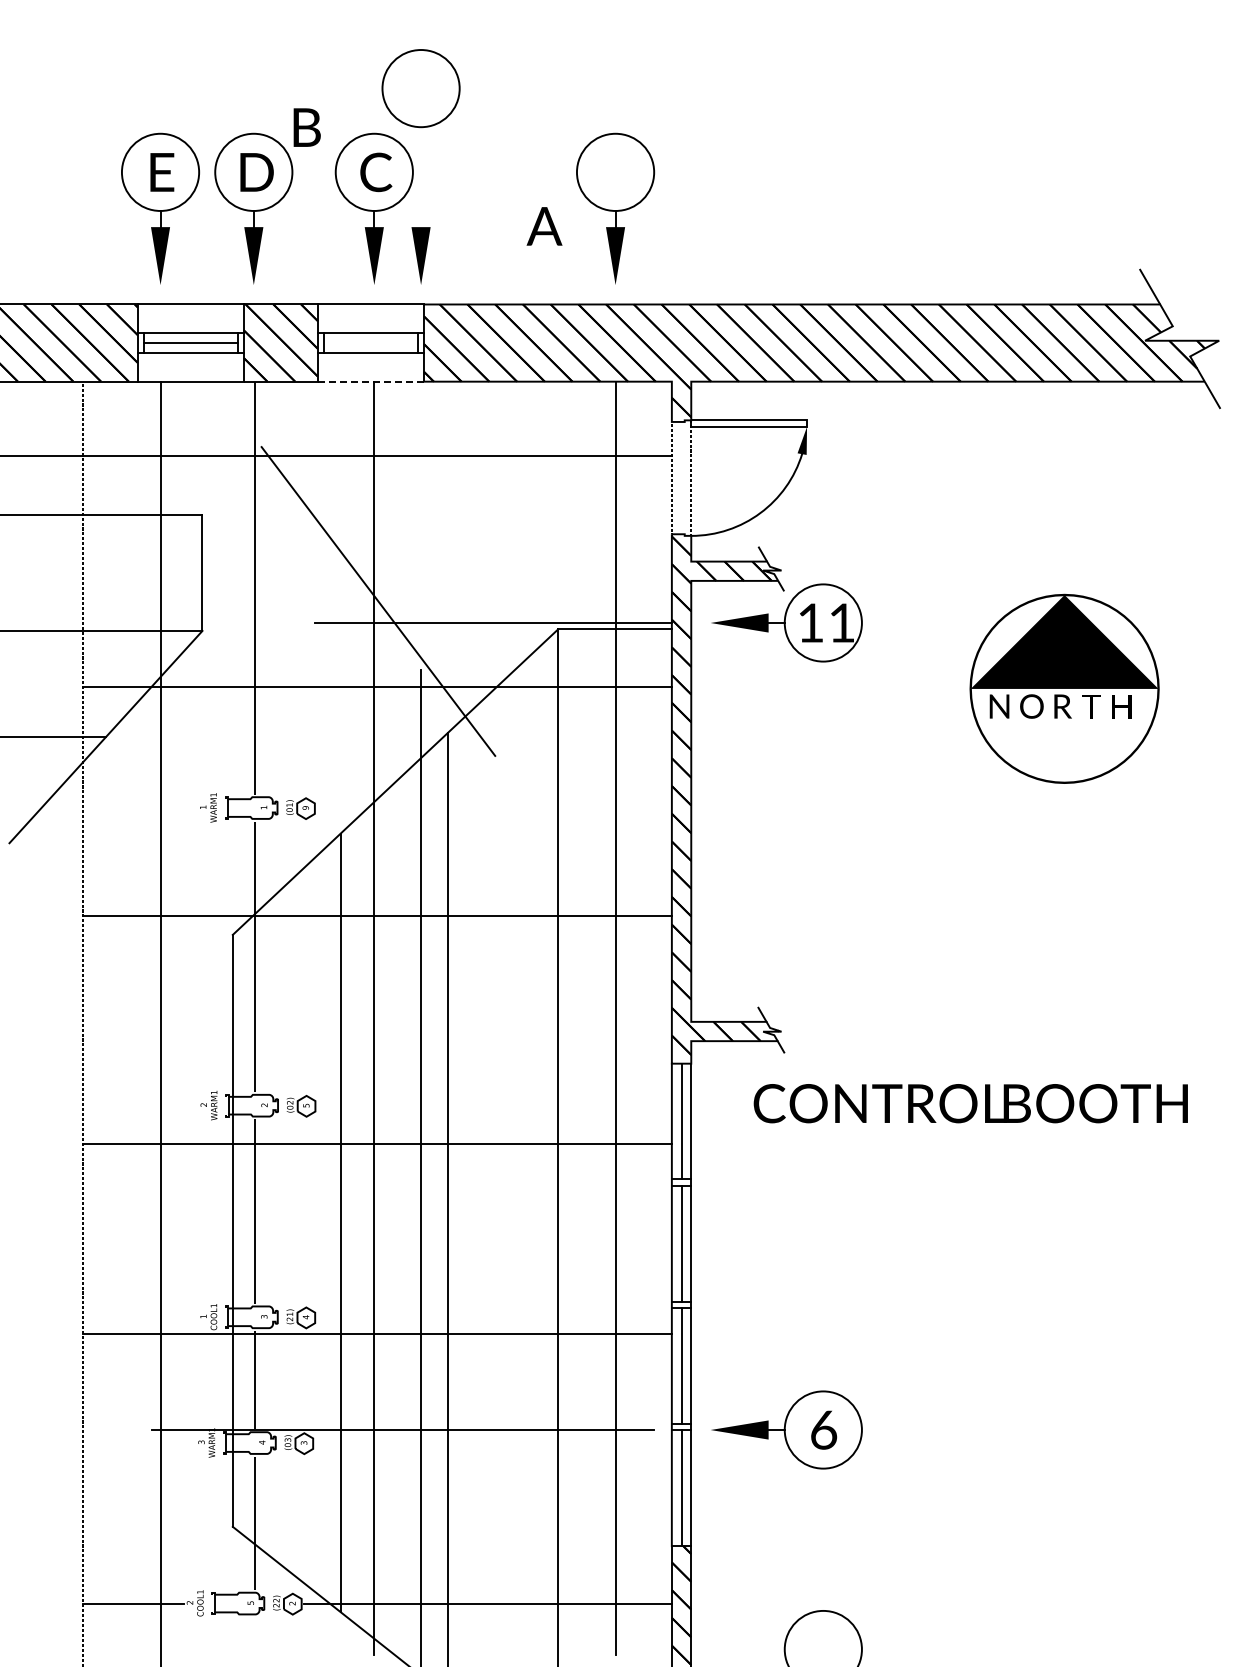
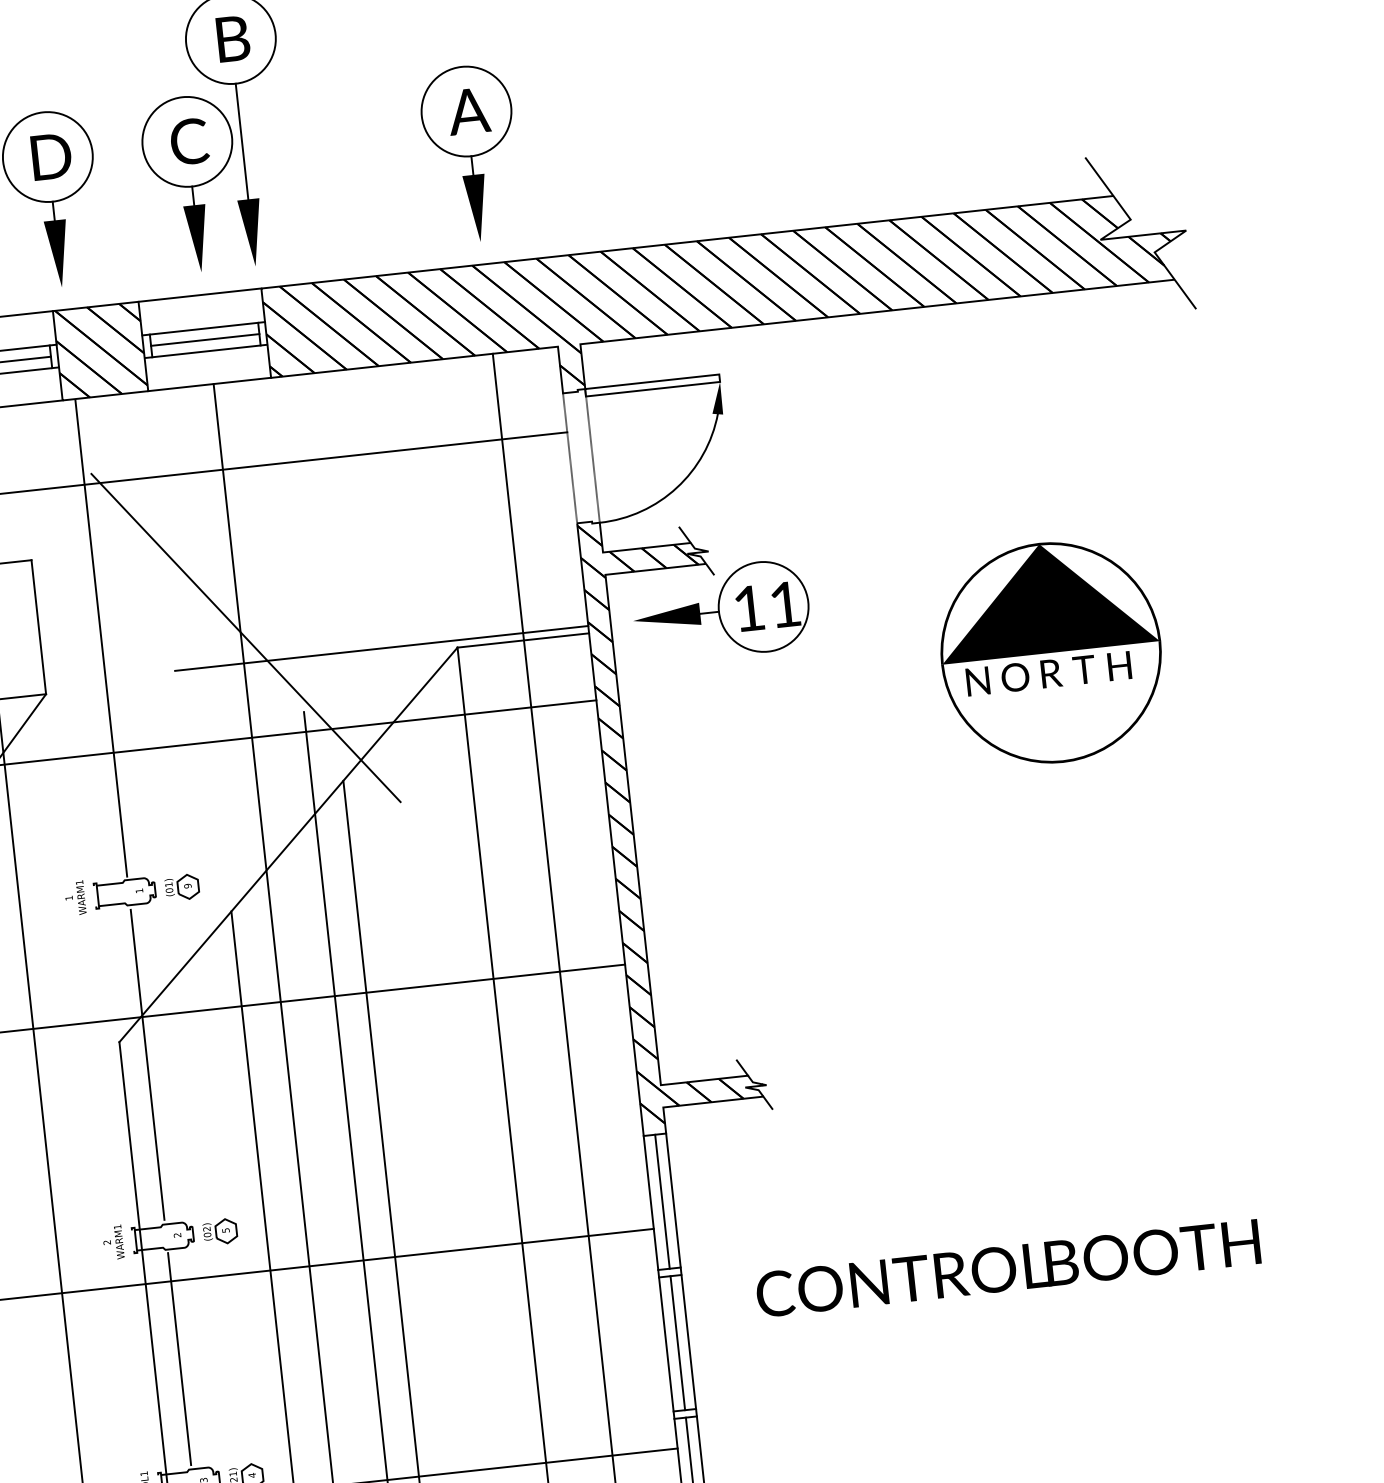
text: (306, 127) -> (232, 38), moved
line: (421, 177) -> (242, 141), added
text: (544, 226) -> (468, 111), moved
line: (371, 343) -> (205, 340), added
line: (370, 381) -> (209, 384), dashed -> solid
text: (970, 1103) -> (1007, 1268), moved

